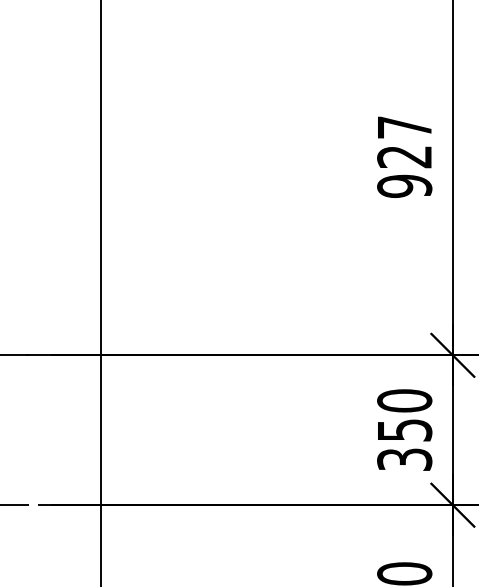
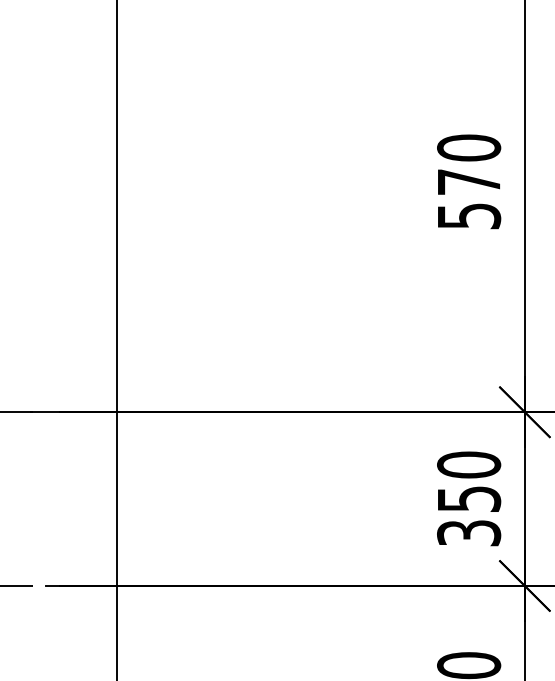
text: (404, 156) -> (468, 181), 927 -> 570

